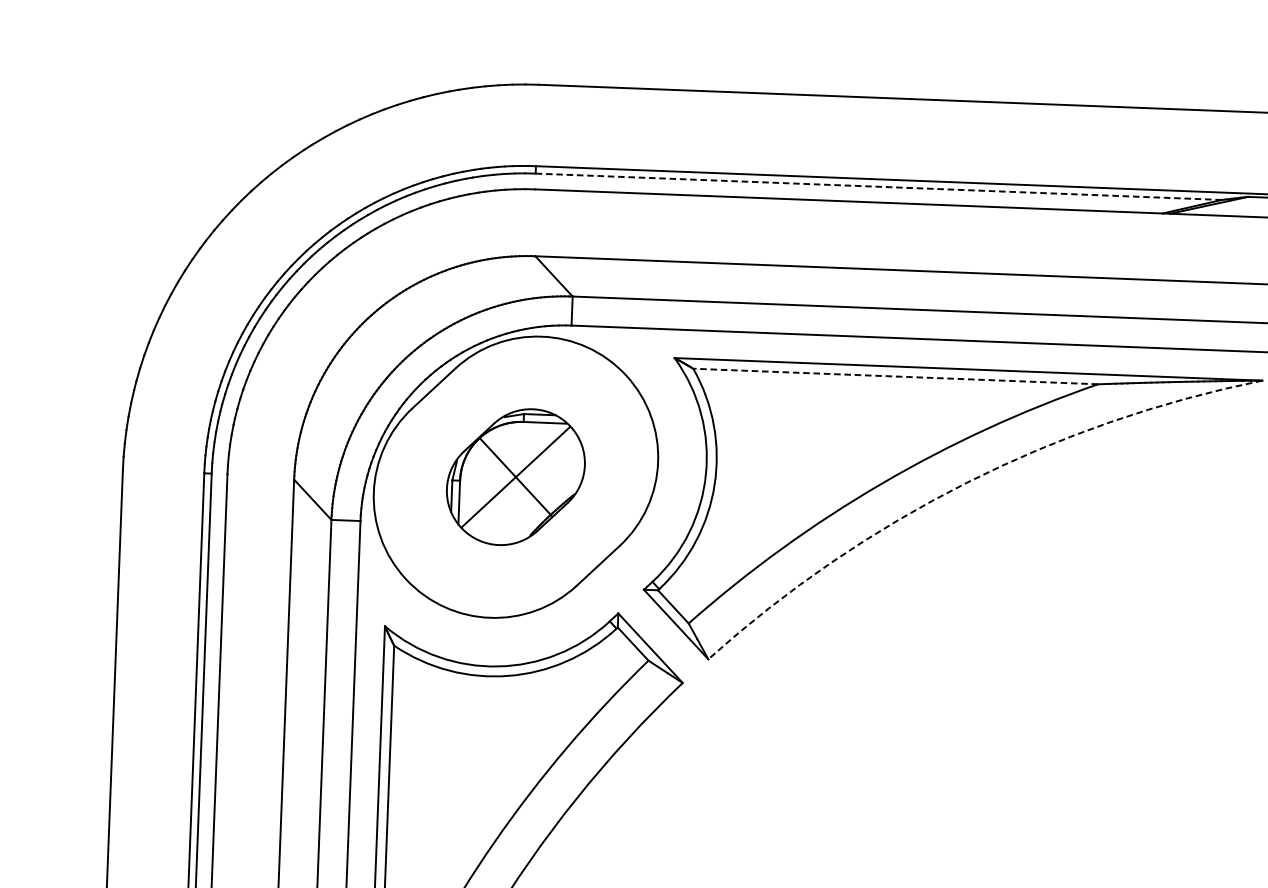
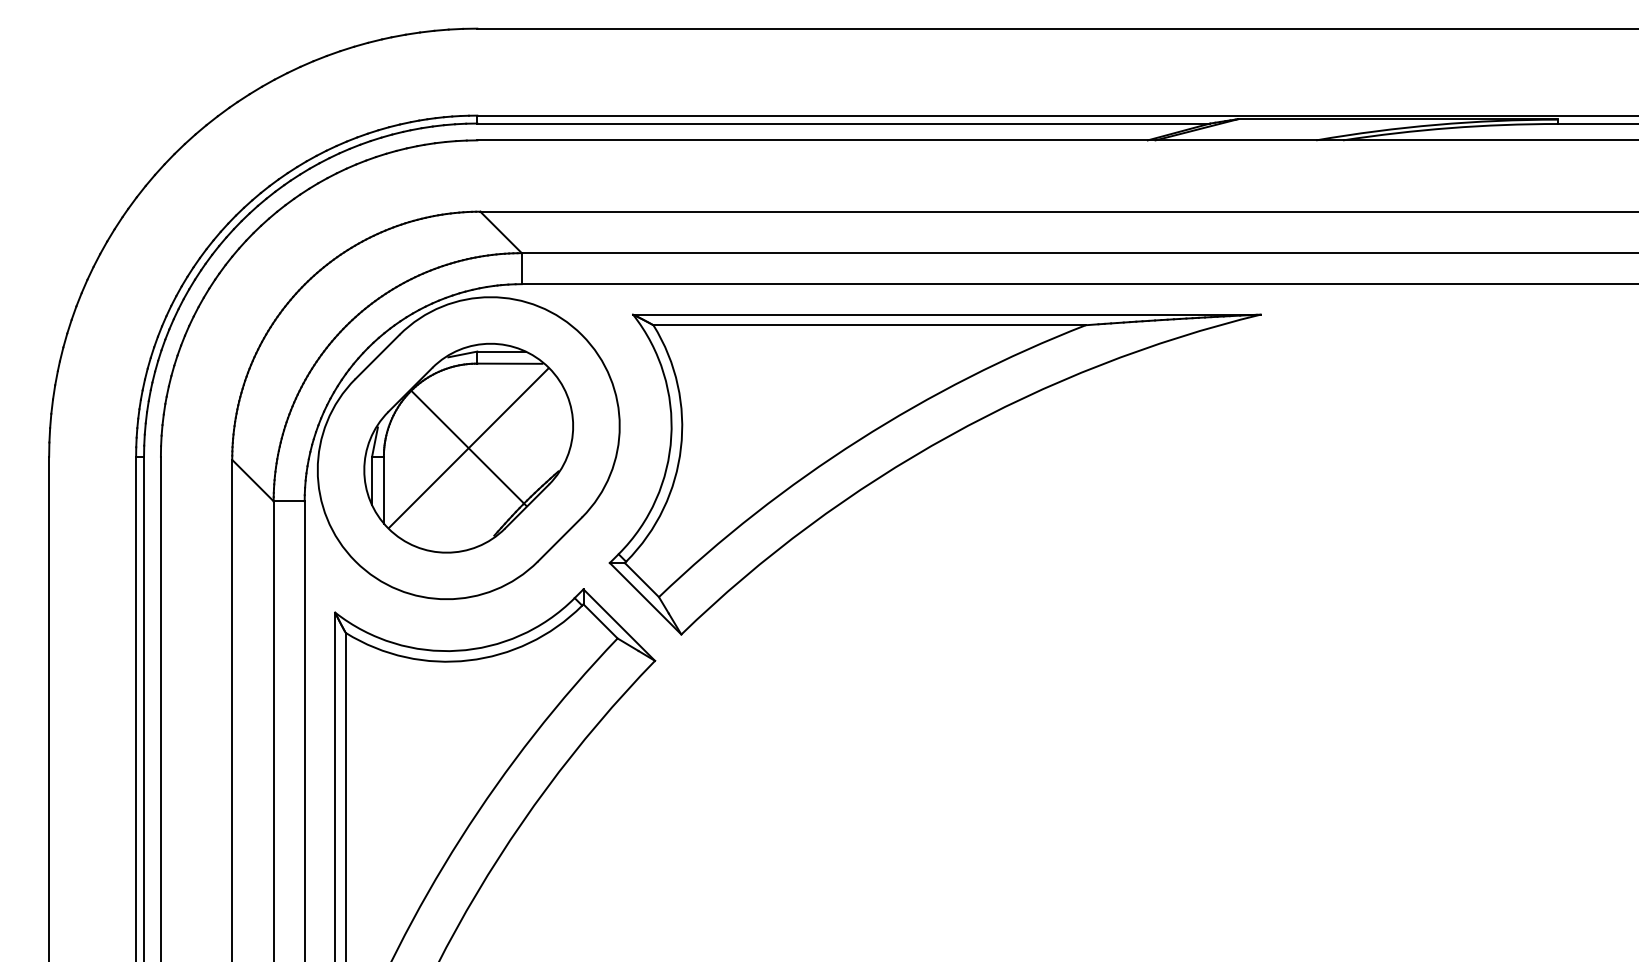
line: (878, 186) -> (843, 123), dashed -> solid
line: (895, 376) -> (869, 325), dashed -> solid
part: (515, 476) -> (468, 447), size x1.43
arc: (966, 482) -> (949, 435), dashed -> solid

